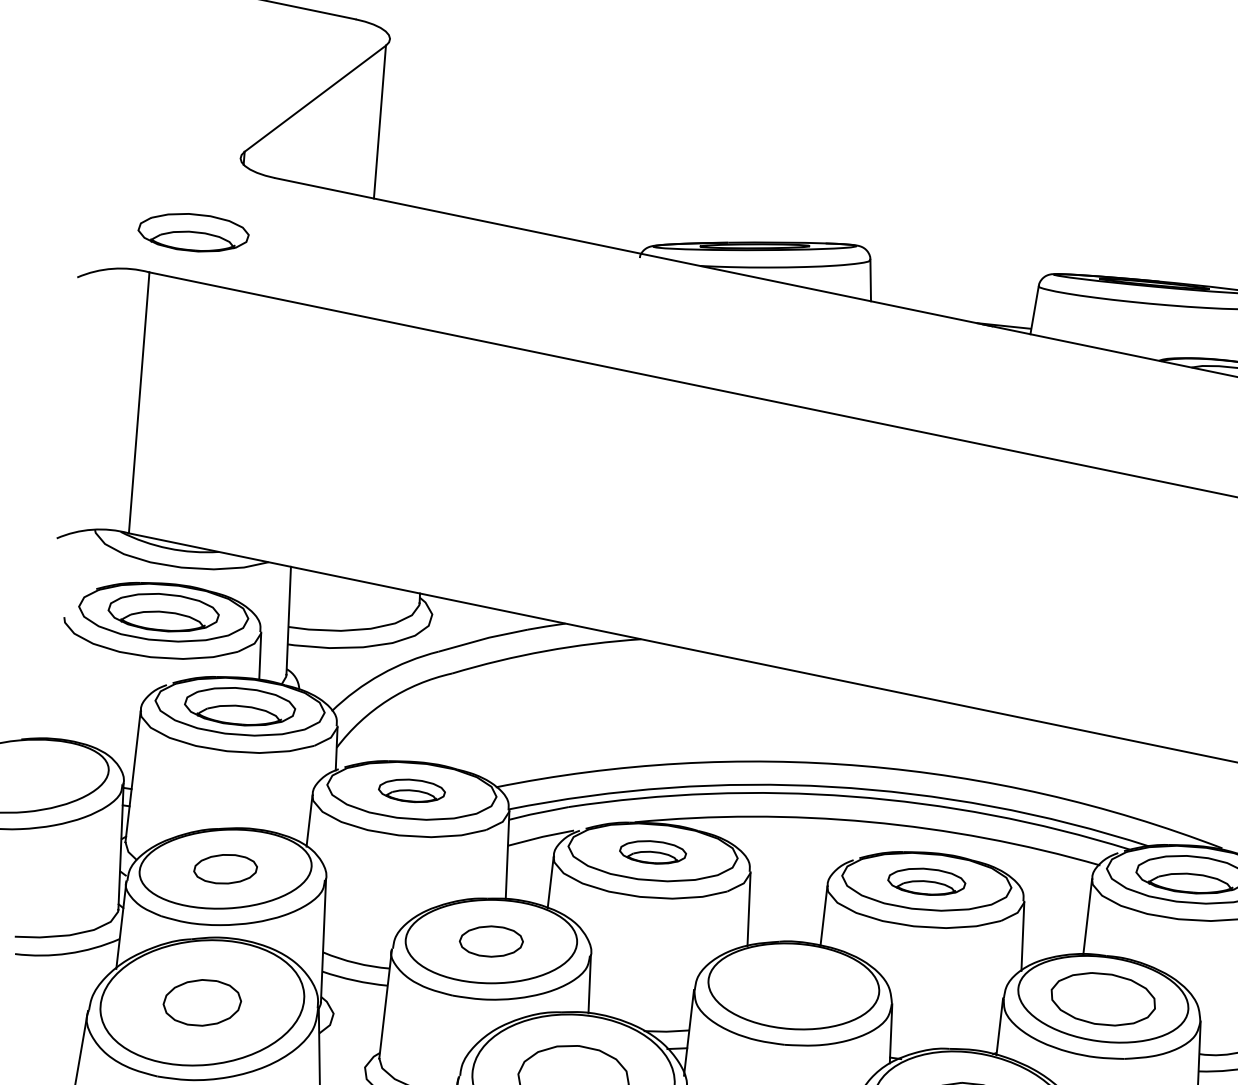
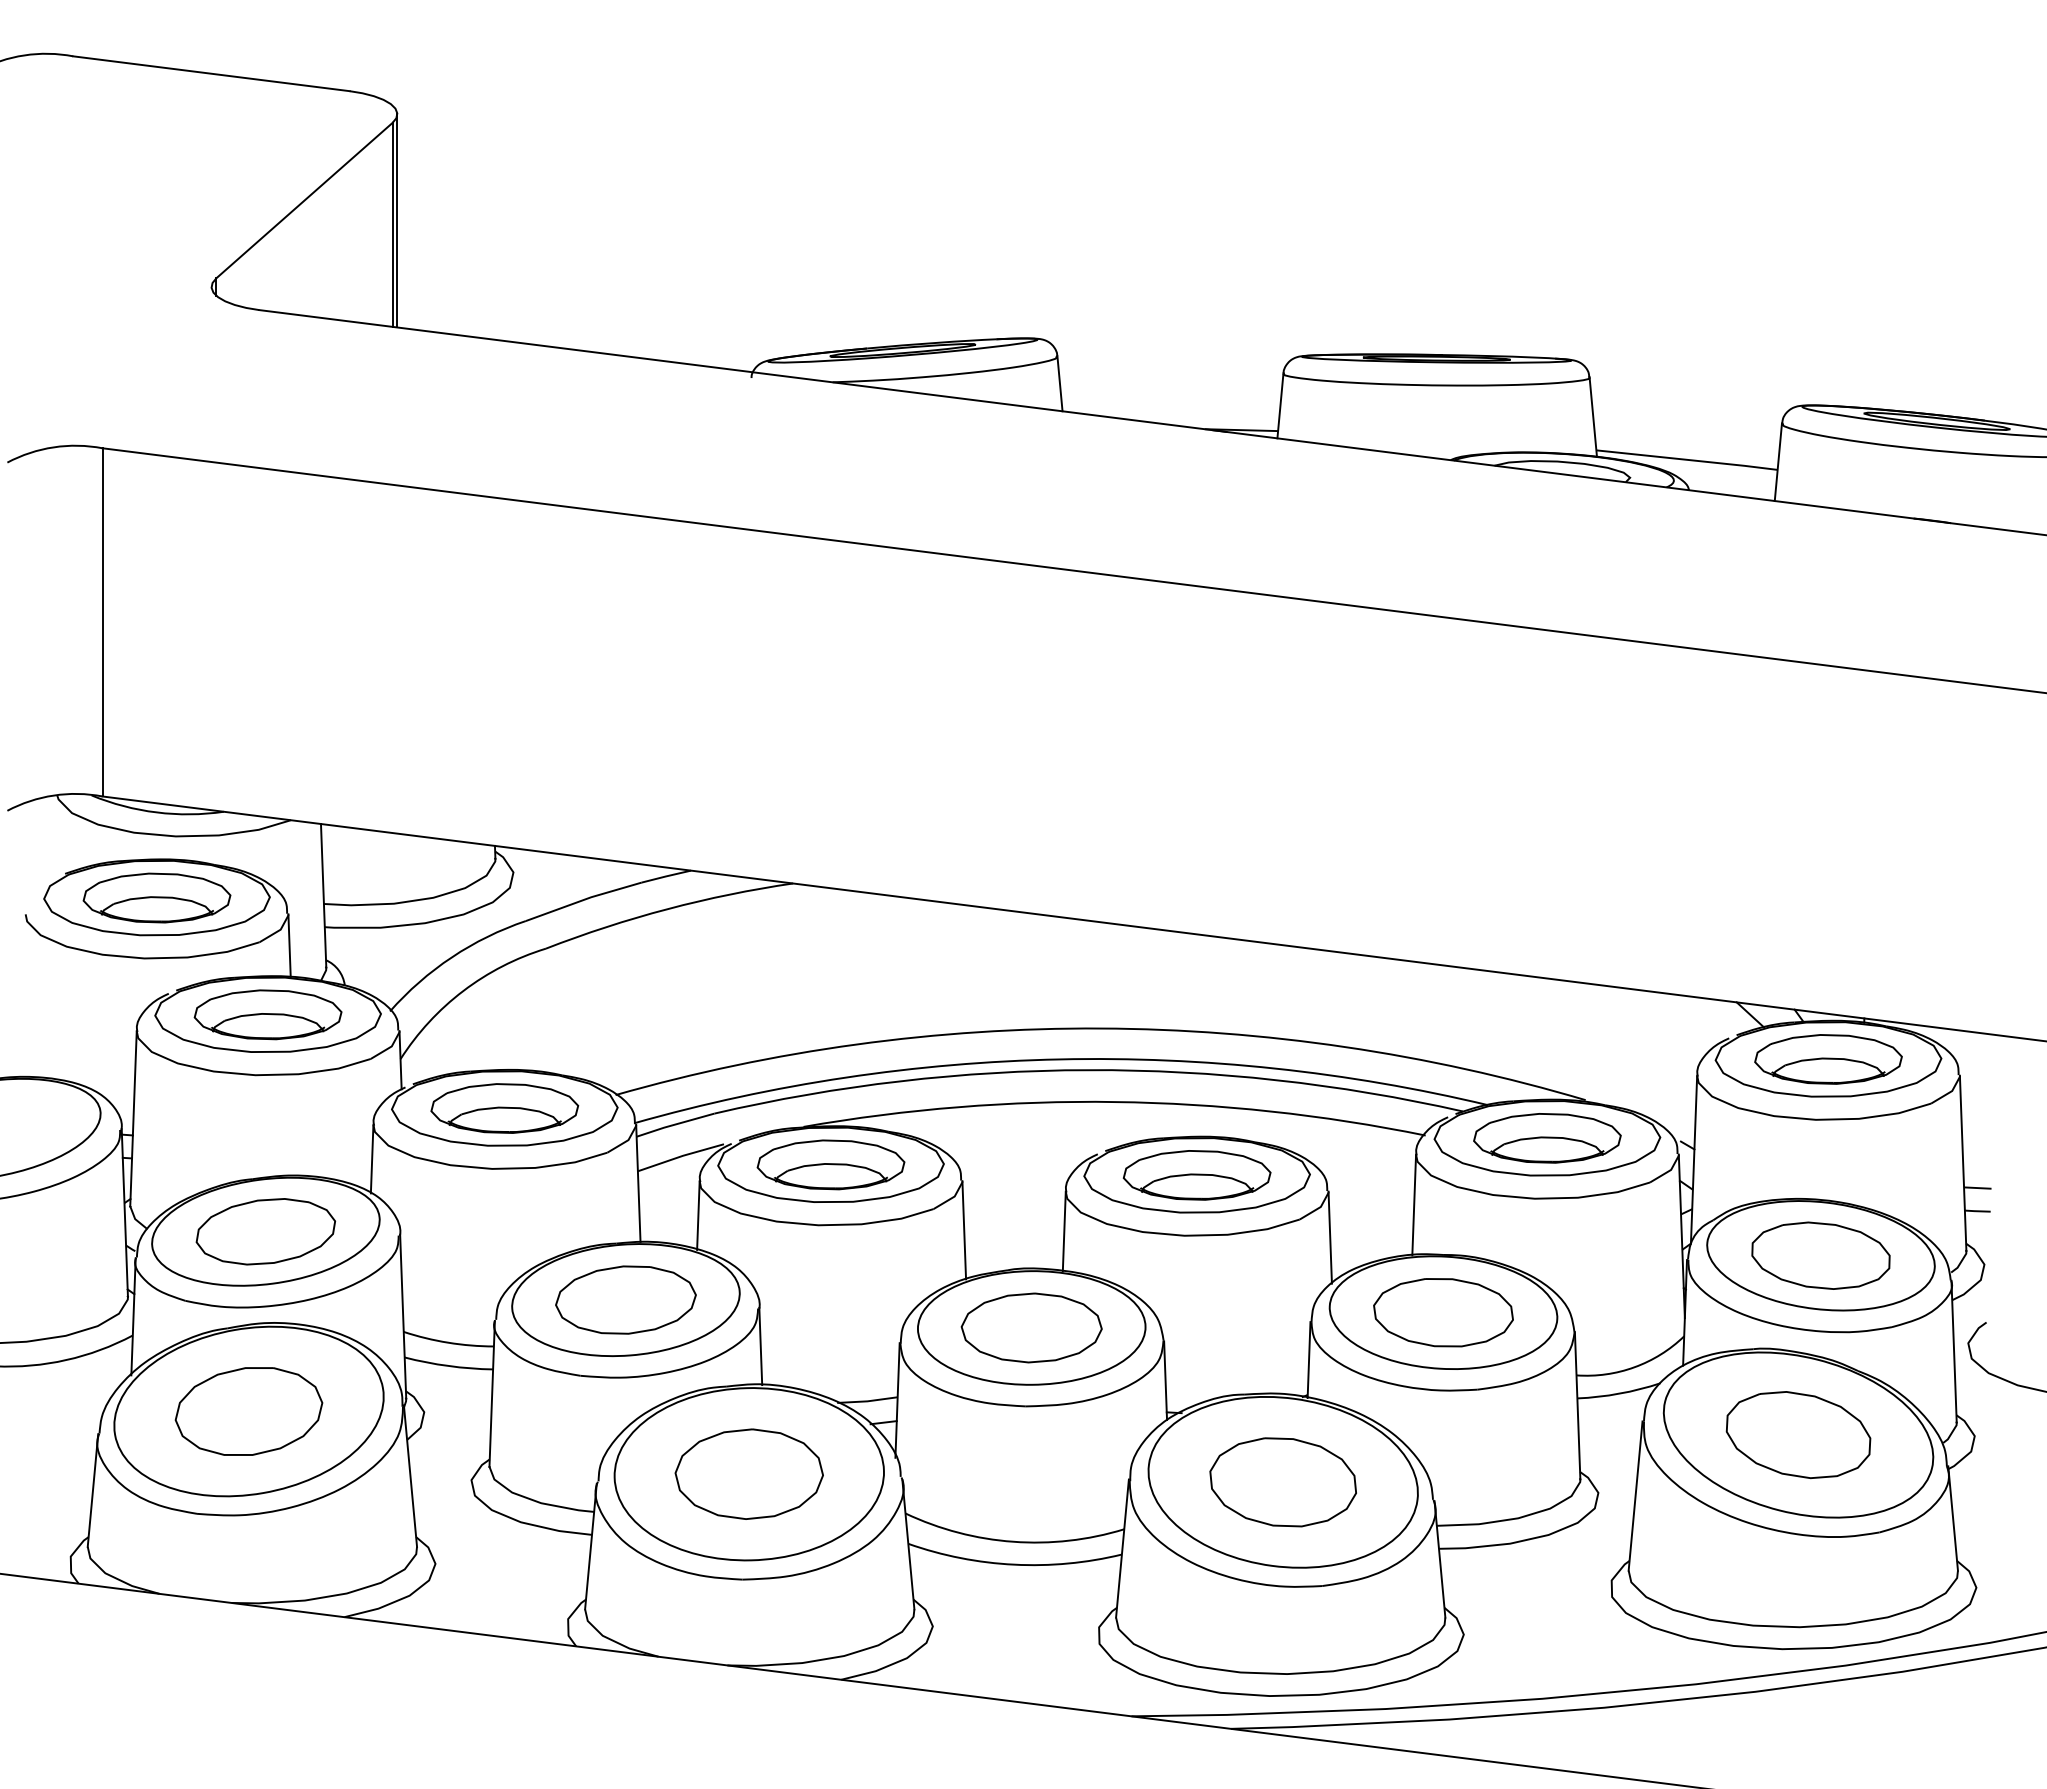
line: (383, 119) -> (397, 220), added
part: (193, 232) -> (156, 390), removed
part: (411, 790) -> (504, 1108), size x1.67
part: (652, 852) -> (830, 1164), size x1.67
part: (225, 868) -> (265, 1231), size x1.67
part: (926, 881) -> (1196, 1175), size x1.43
part: (491, 941) -> (625, 1299), size x1.67
part: (793, 986) -> (1031, 1327), added
part: (201, 1002) -> (248, 1411), size x1.43

